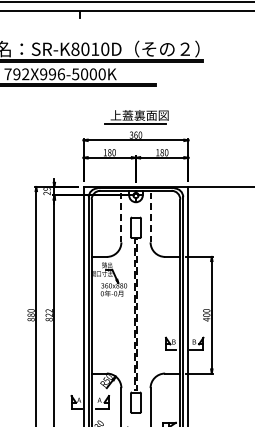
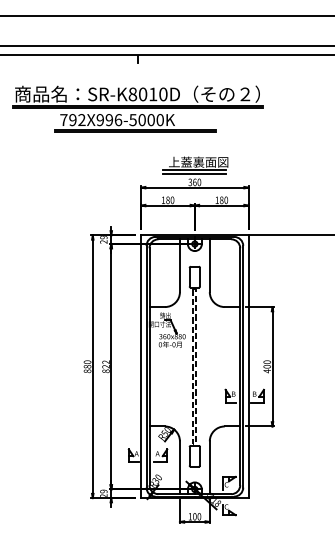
line: (135, 126) -> (194, 173), added
line: (120, 216) -> (179, 265), dashed -> solid
line: (150, 216) -> (209, 265), dashed -> solid

